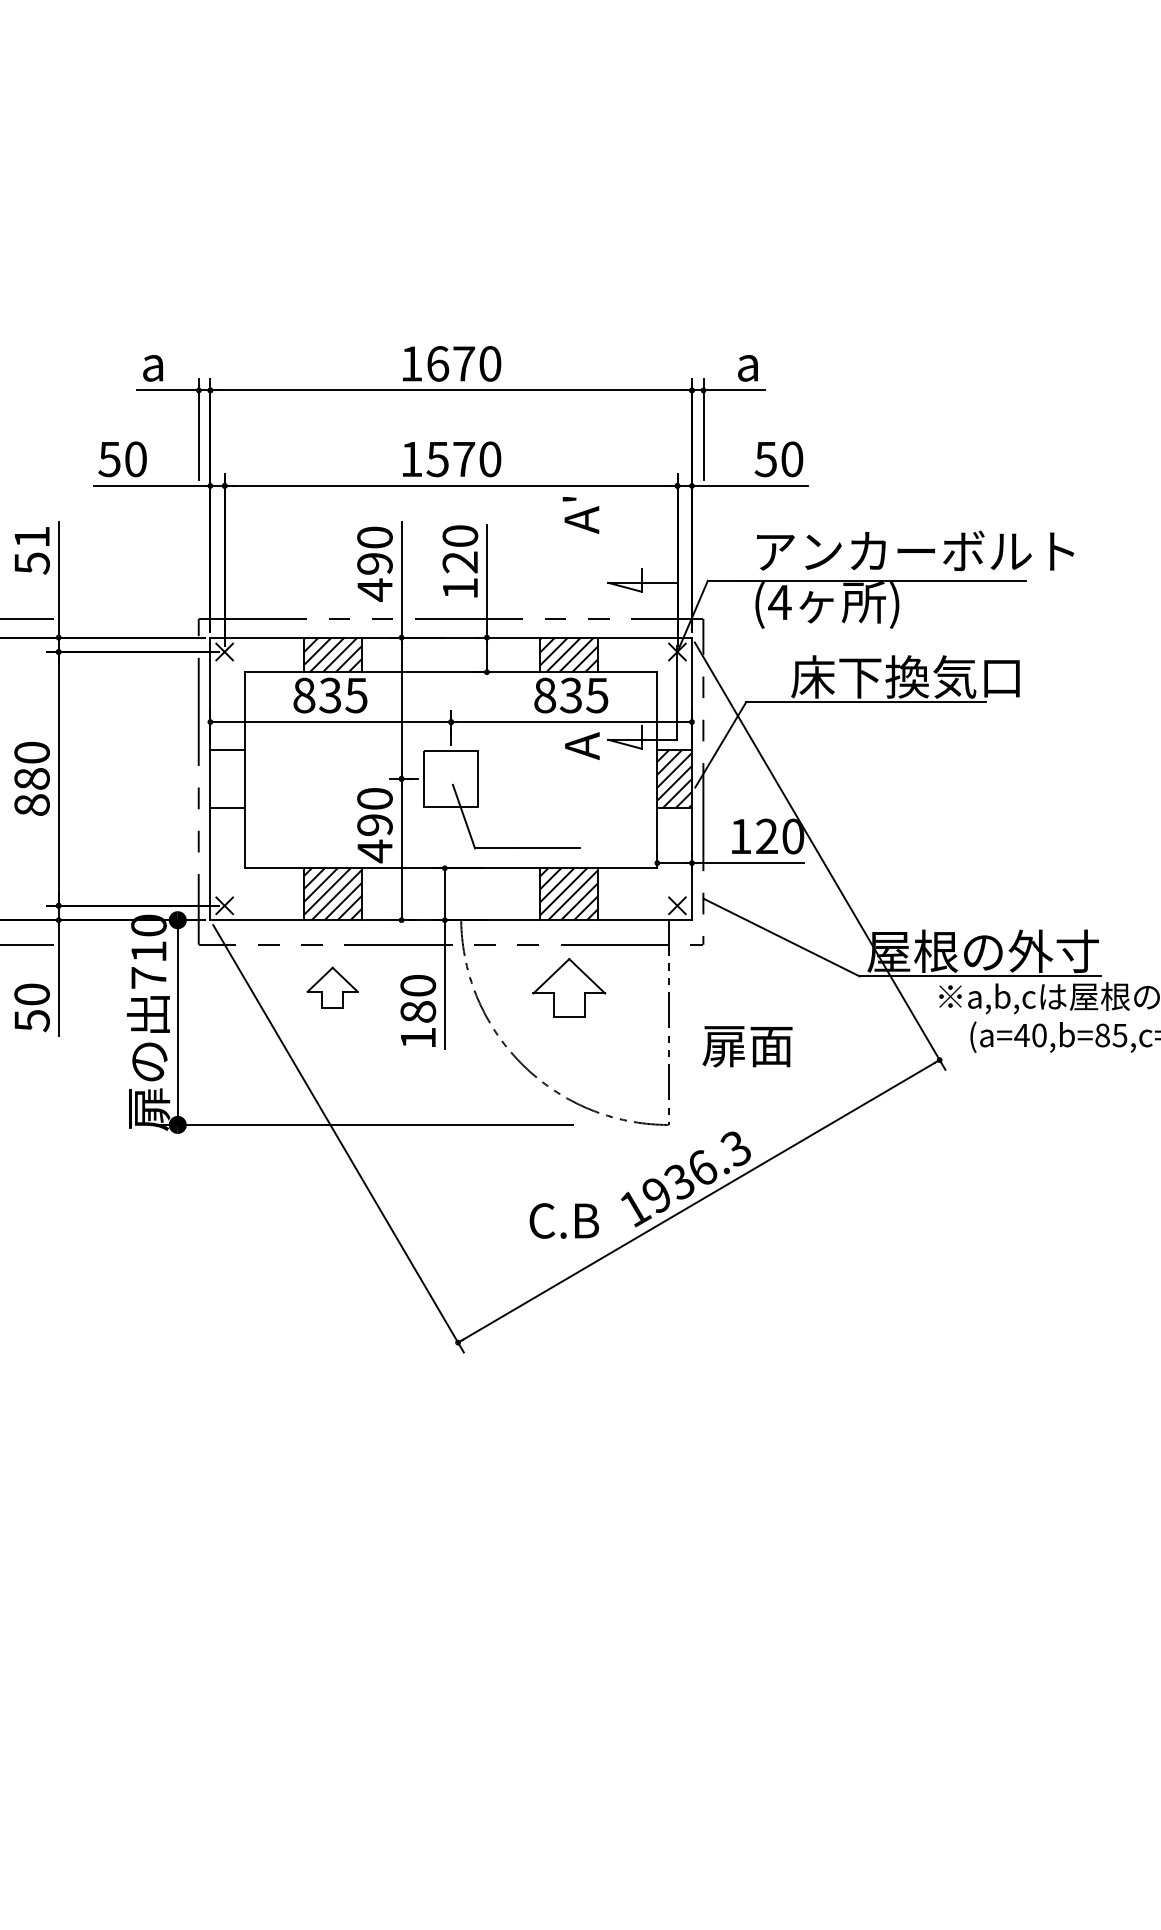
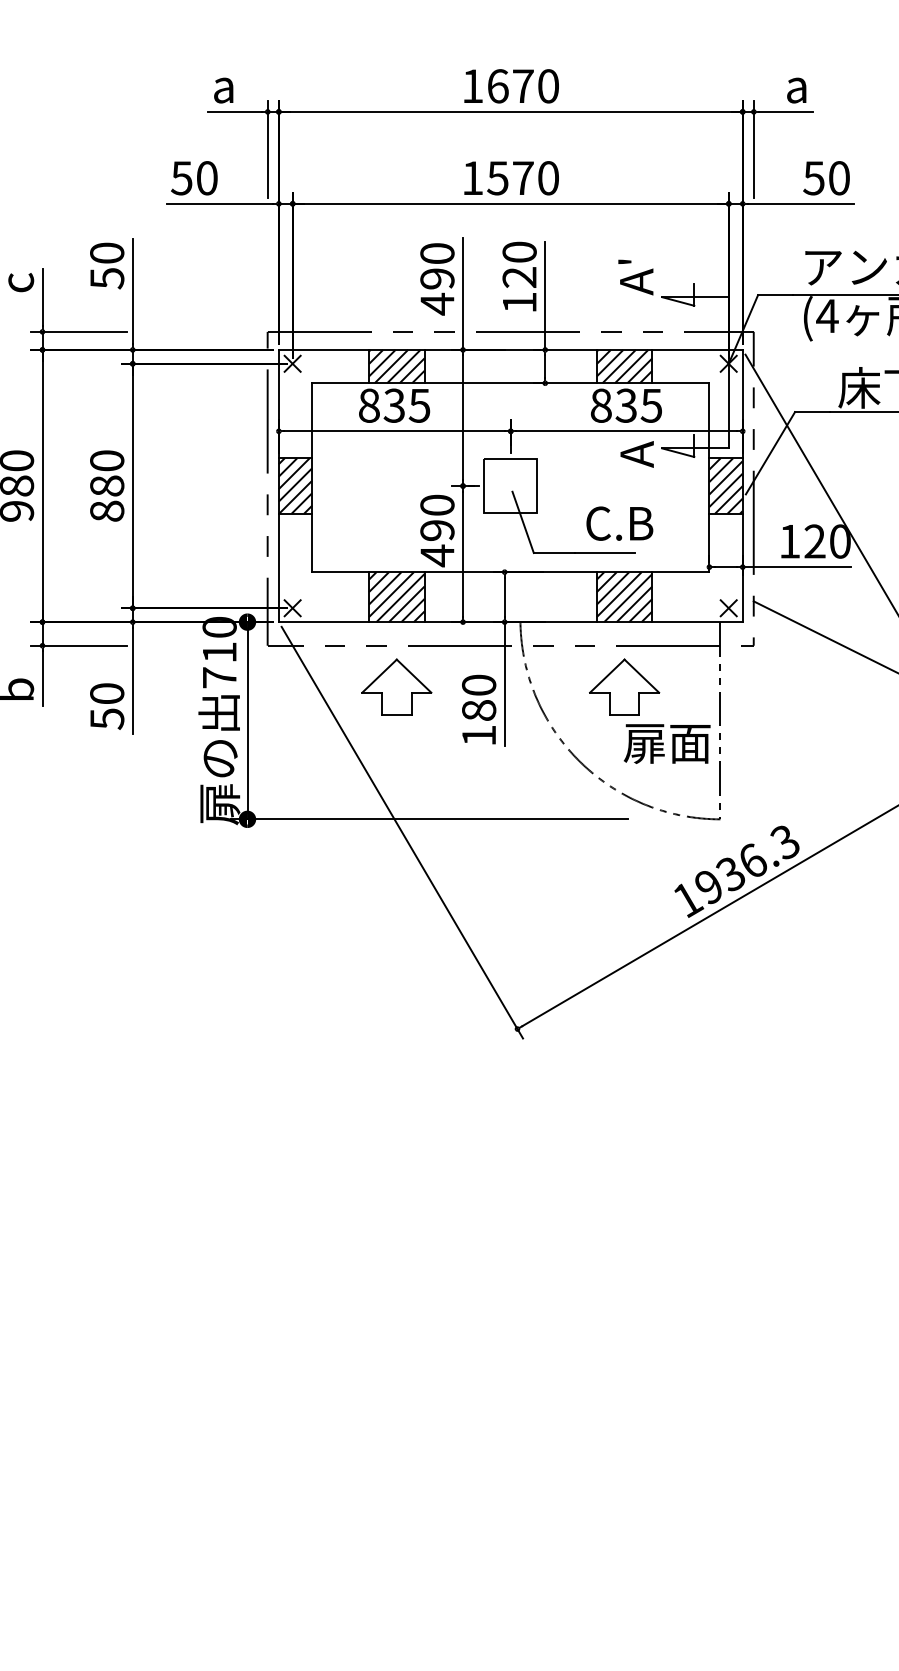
text: (580, 515) -> (635, 277), moved
text: (31, 536) -> (106, 252), 51 -> 50
hatch: (227, 778) -> (295, 485), added
part: (332, 987) -> (396, 686), size x1.43
text: (747, 1046) -> (667, 743), moved
text: (563, 1220) -> (619, 523), moved

